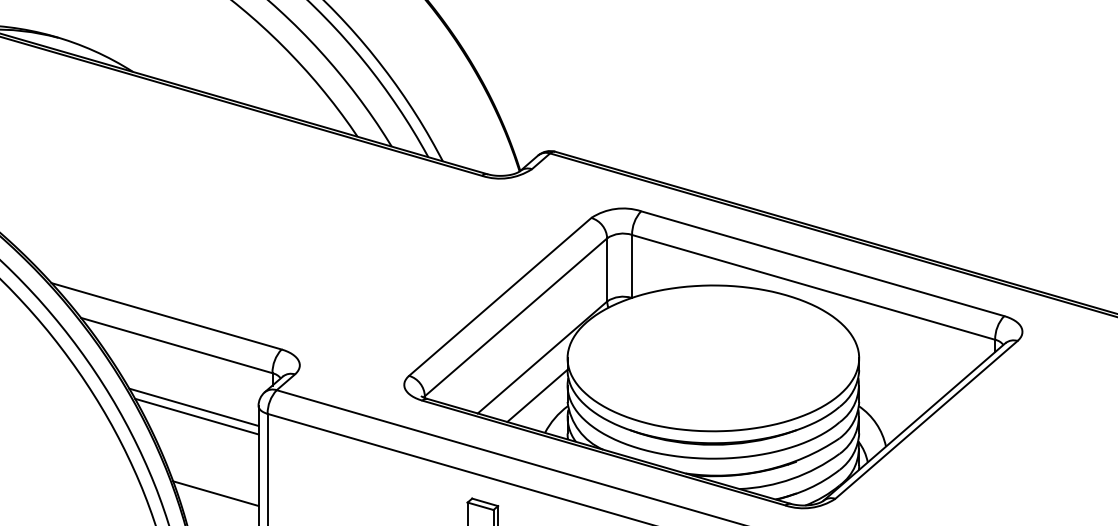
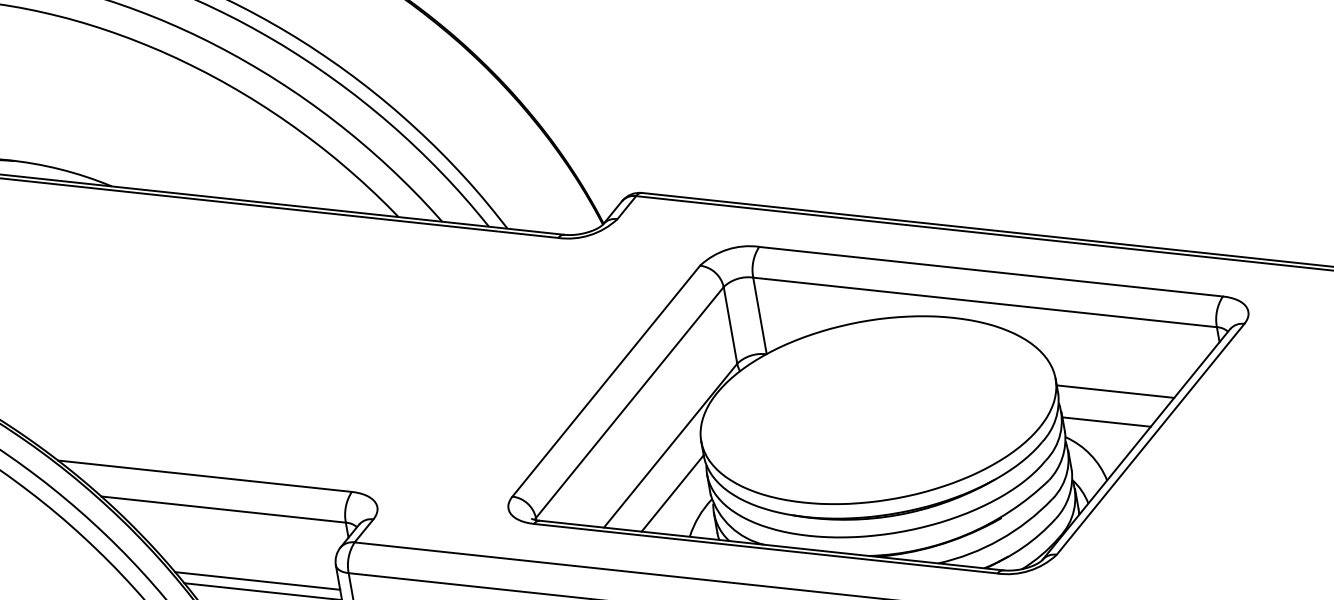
line: (905, 376) -> (1115, 391), added
line: (893, 399) -> (1106, 421), added

